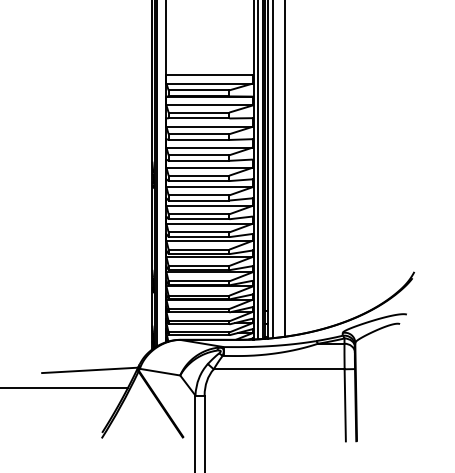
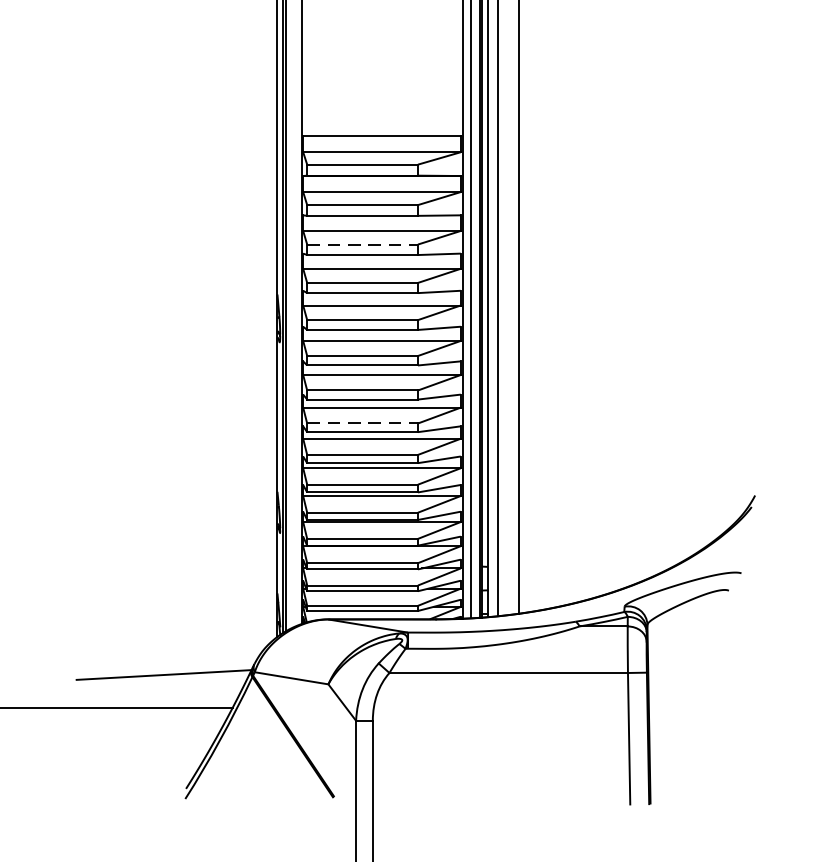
line: (199, 134) -> (363, 245), solid -> dashed
line: (199, 232) -> (363, 423), solid -> dashed

